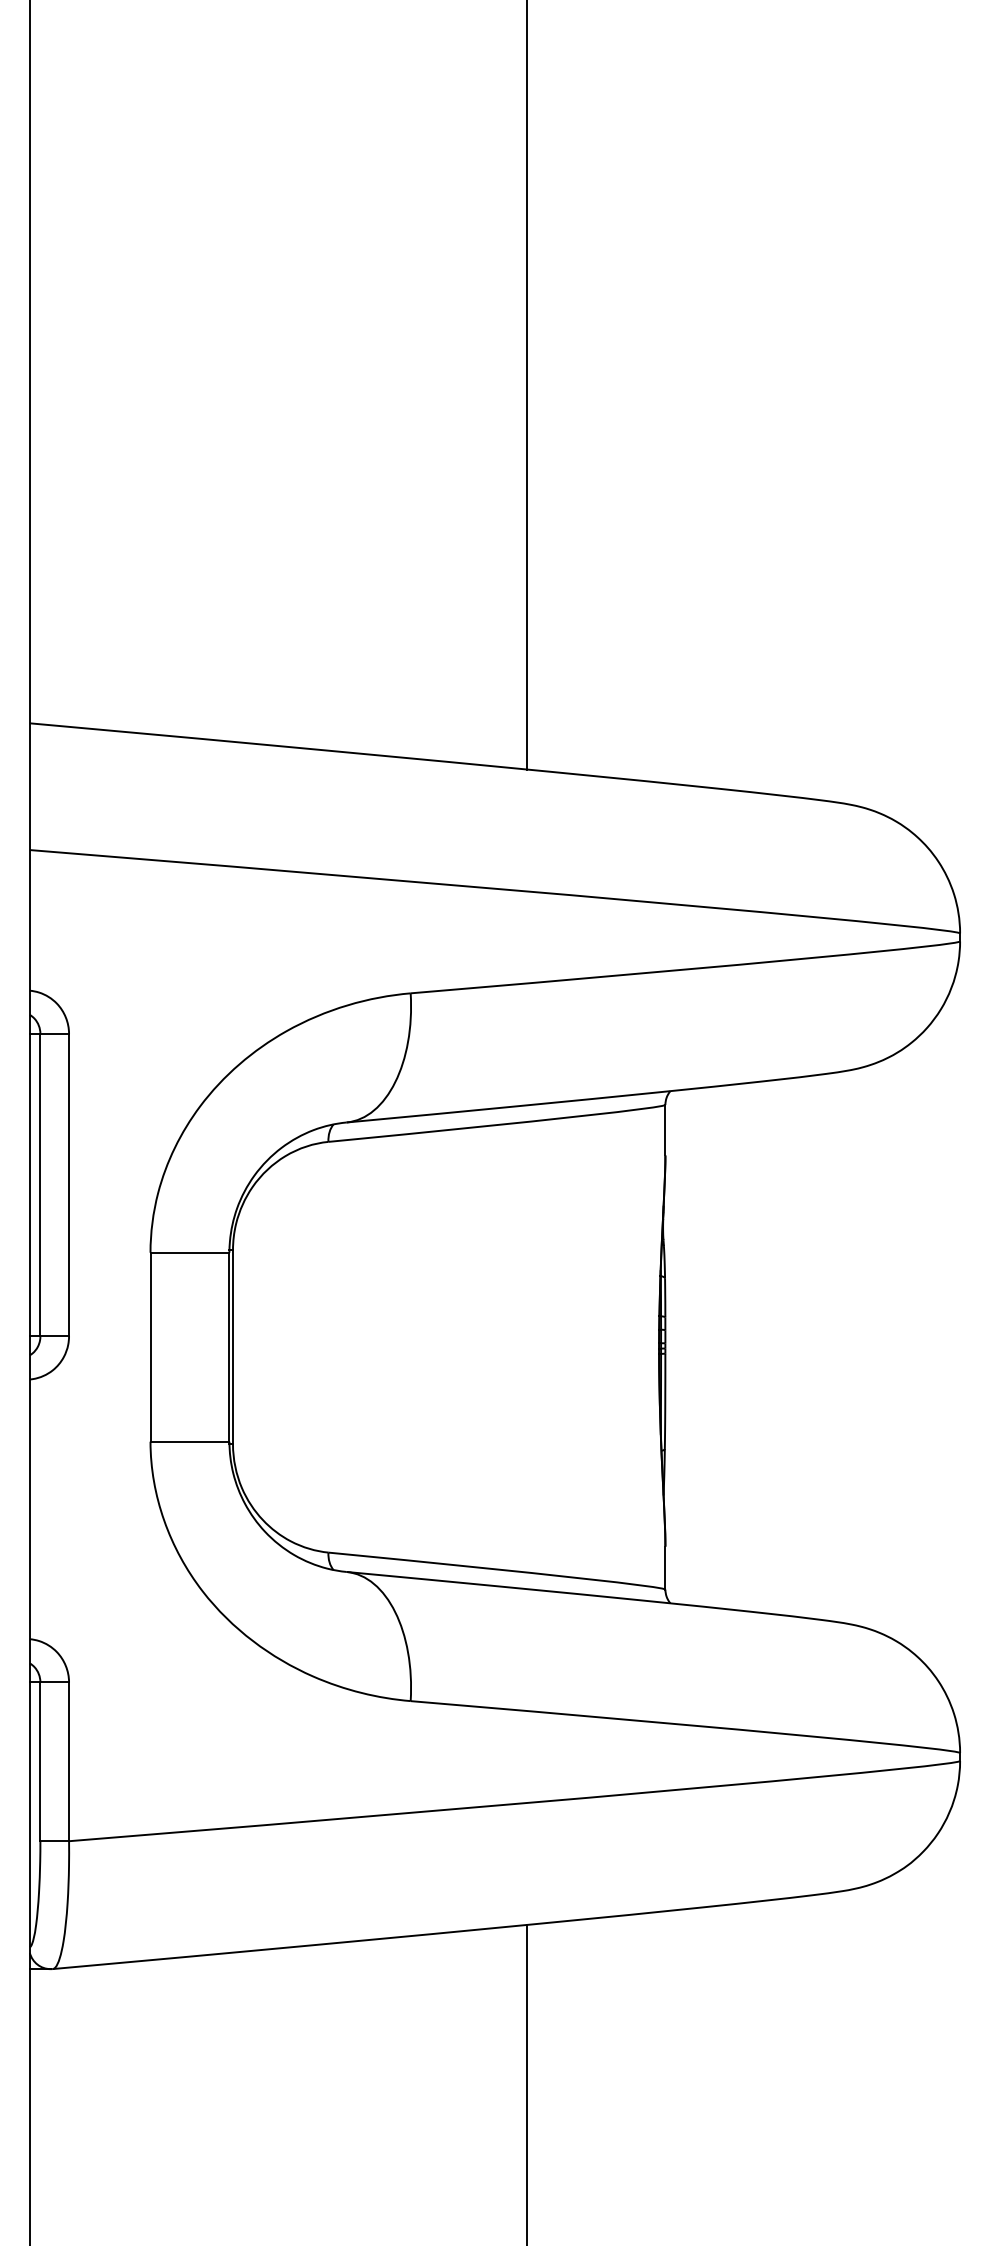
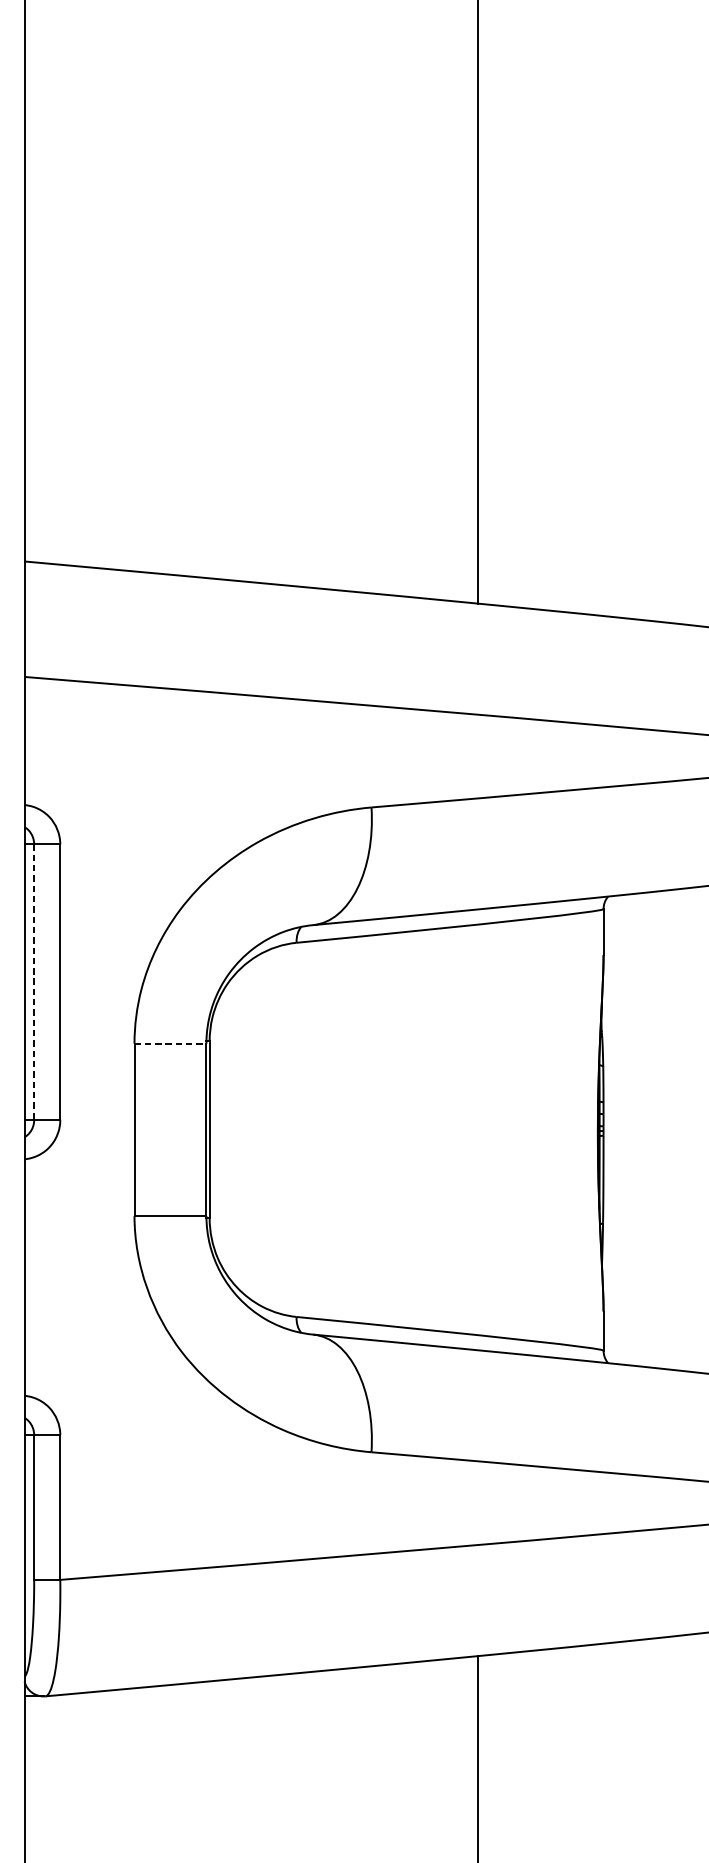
line: (40, 1185) -> (34, 982), solid -> dashed
line: (190, 1252) -> (170, 1043), solid -> dashed

